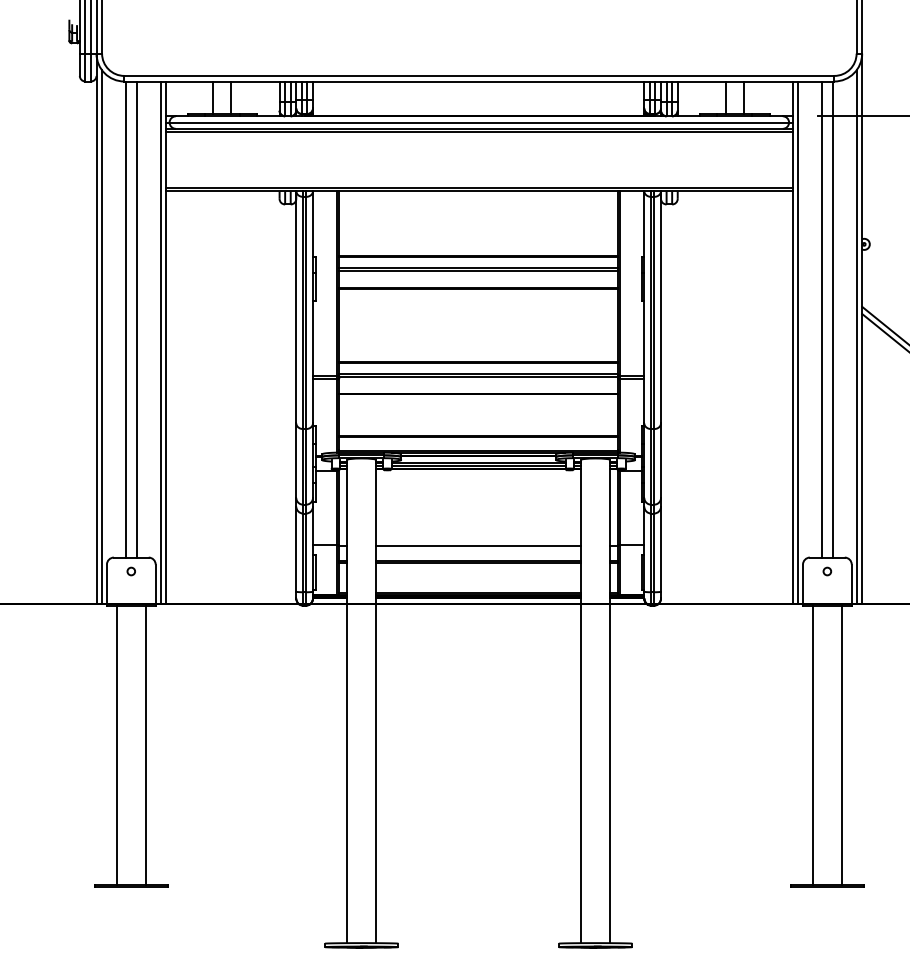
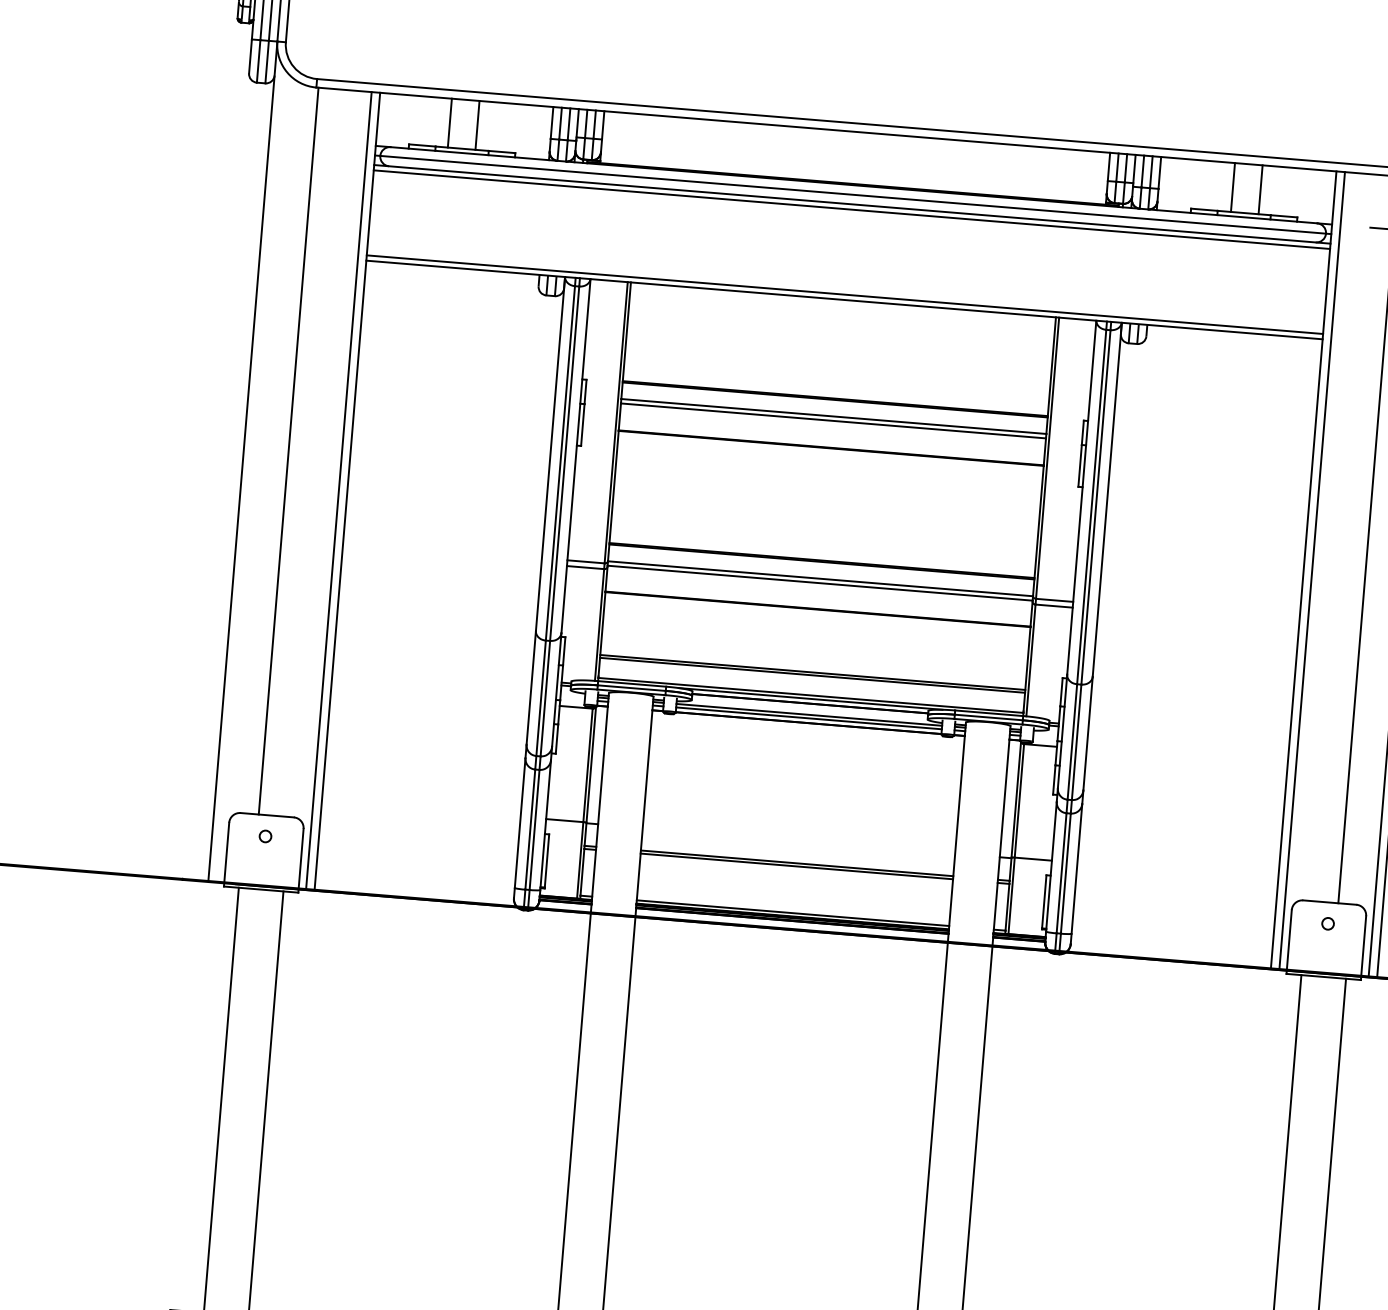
line: (136, 319) -> (305, 452), removed
line: (821, 319) -> (1350, 538), removed
line: (102, 336) -> (251, 474), removed
line: (478, 545) -> (798, 840), removed

